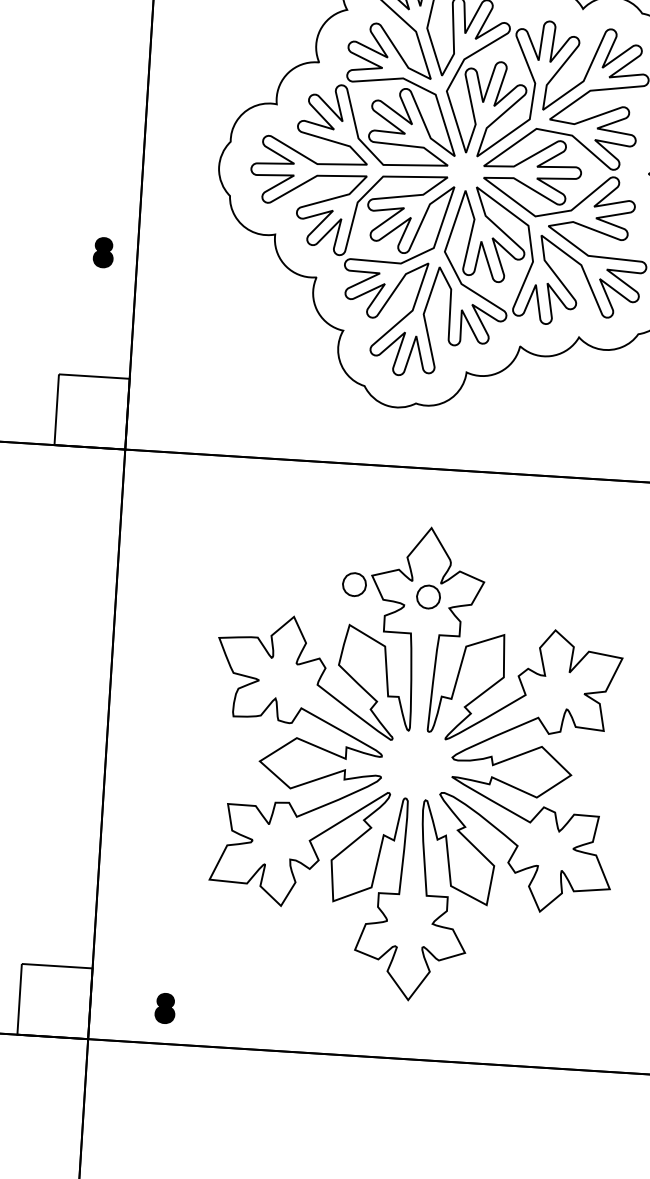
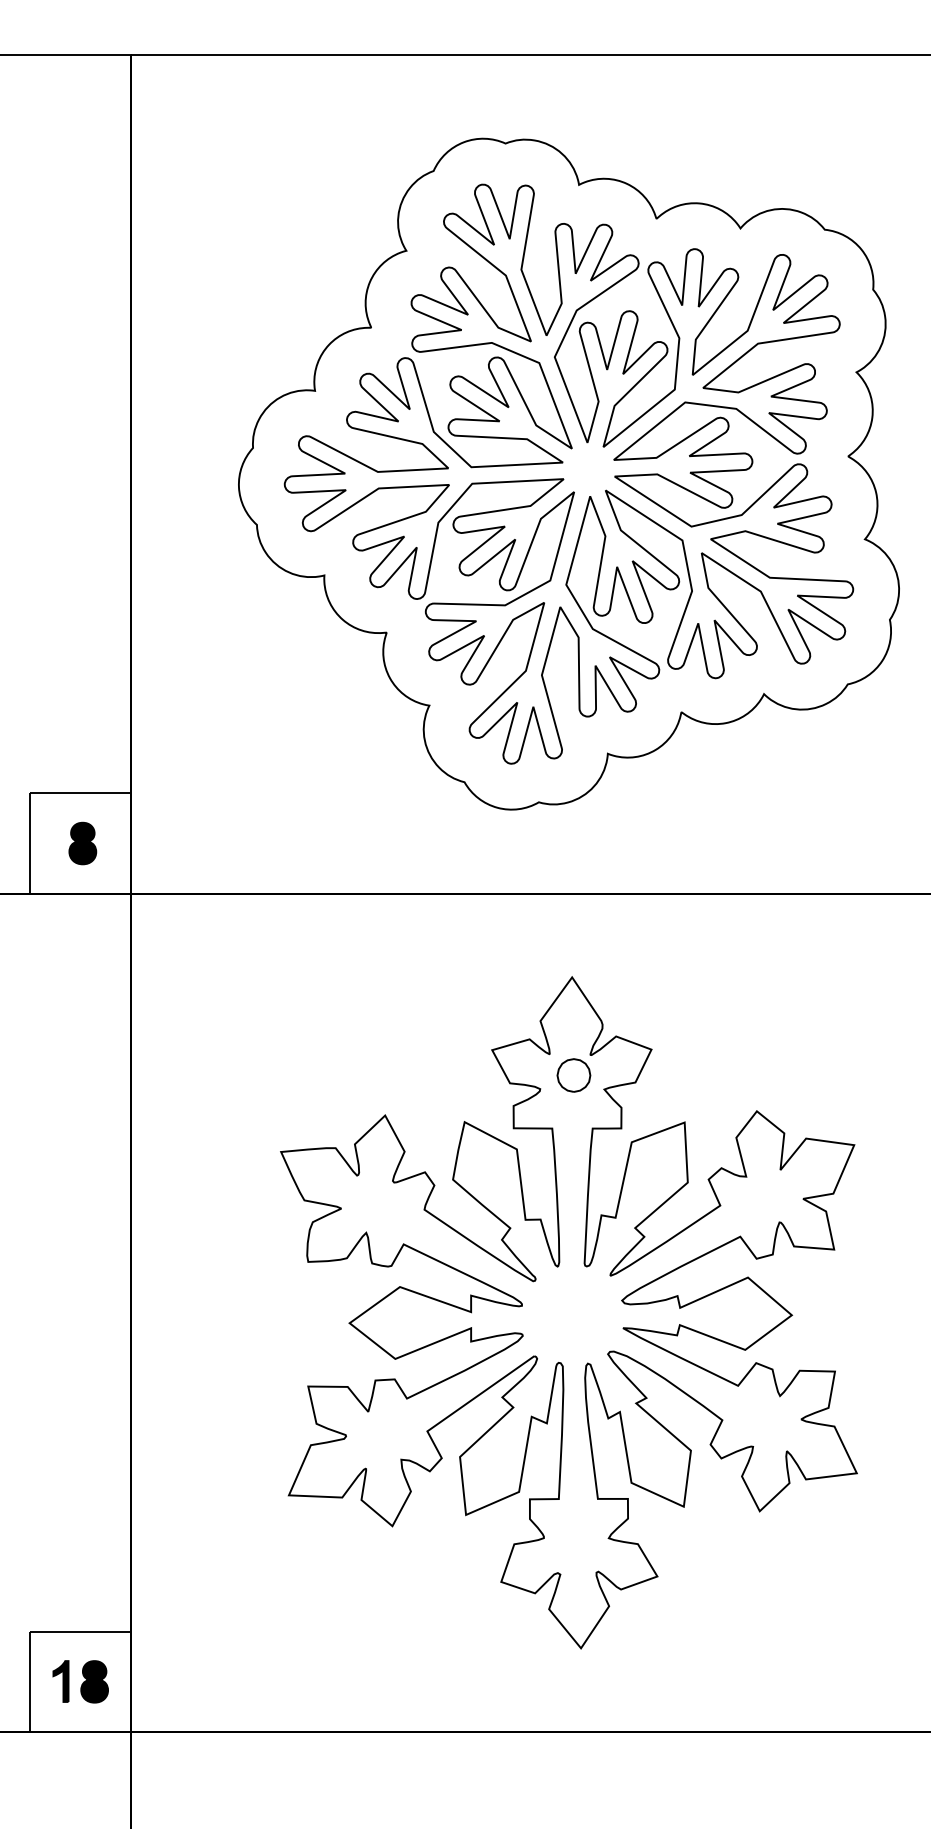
part: (103, 252) -> (82, 843), moved
part: (354, 584) -> (467, 1064), removed
part: (40, 1000) -> (60, 1681), added
part: (165, 1008) -> (94, 1681), moved

